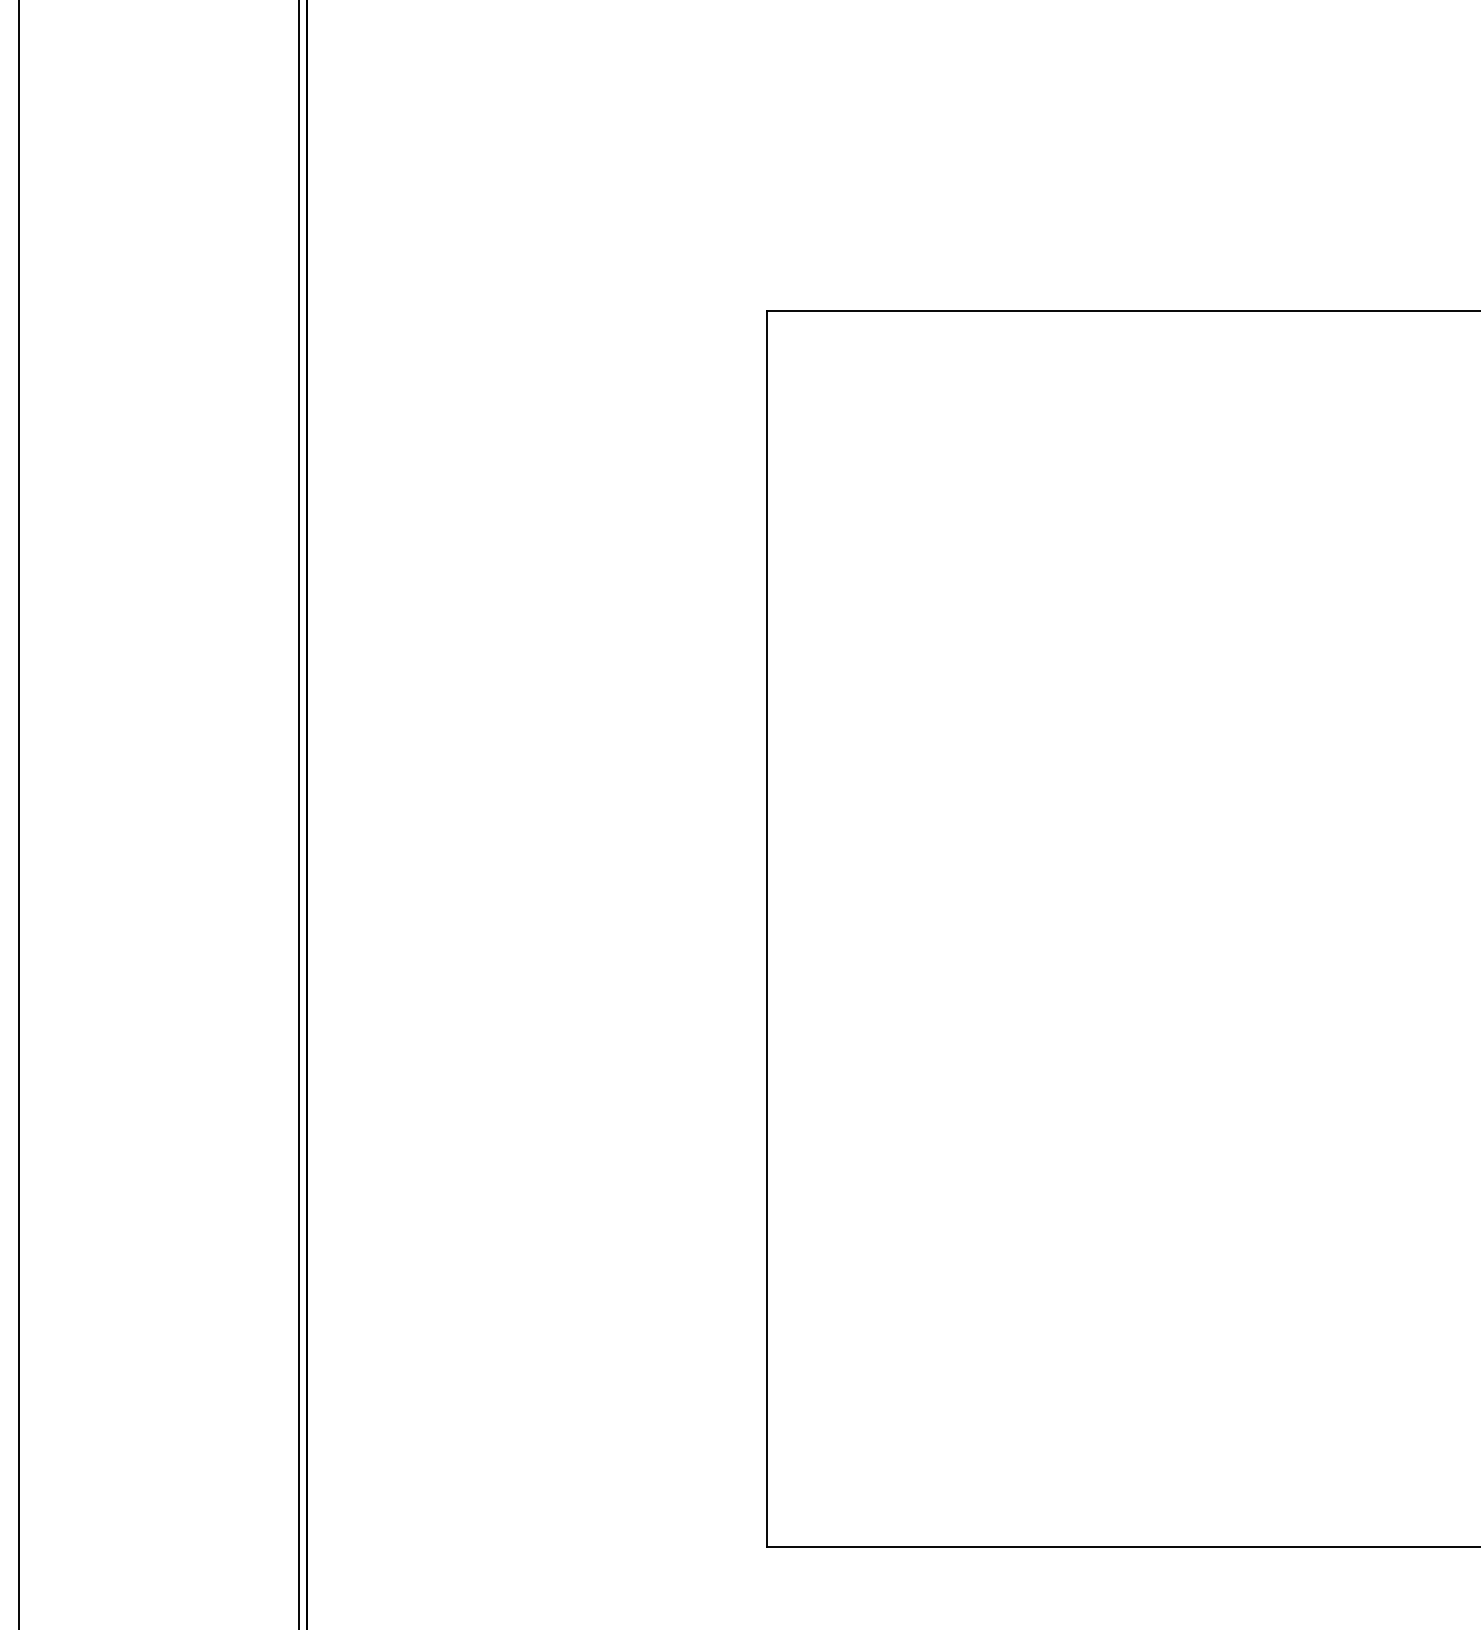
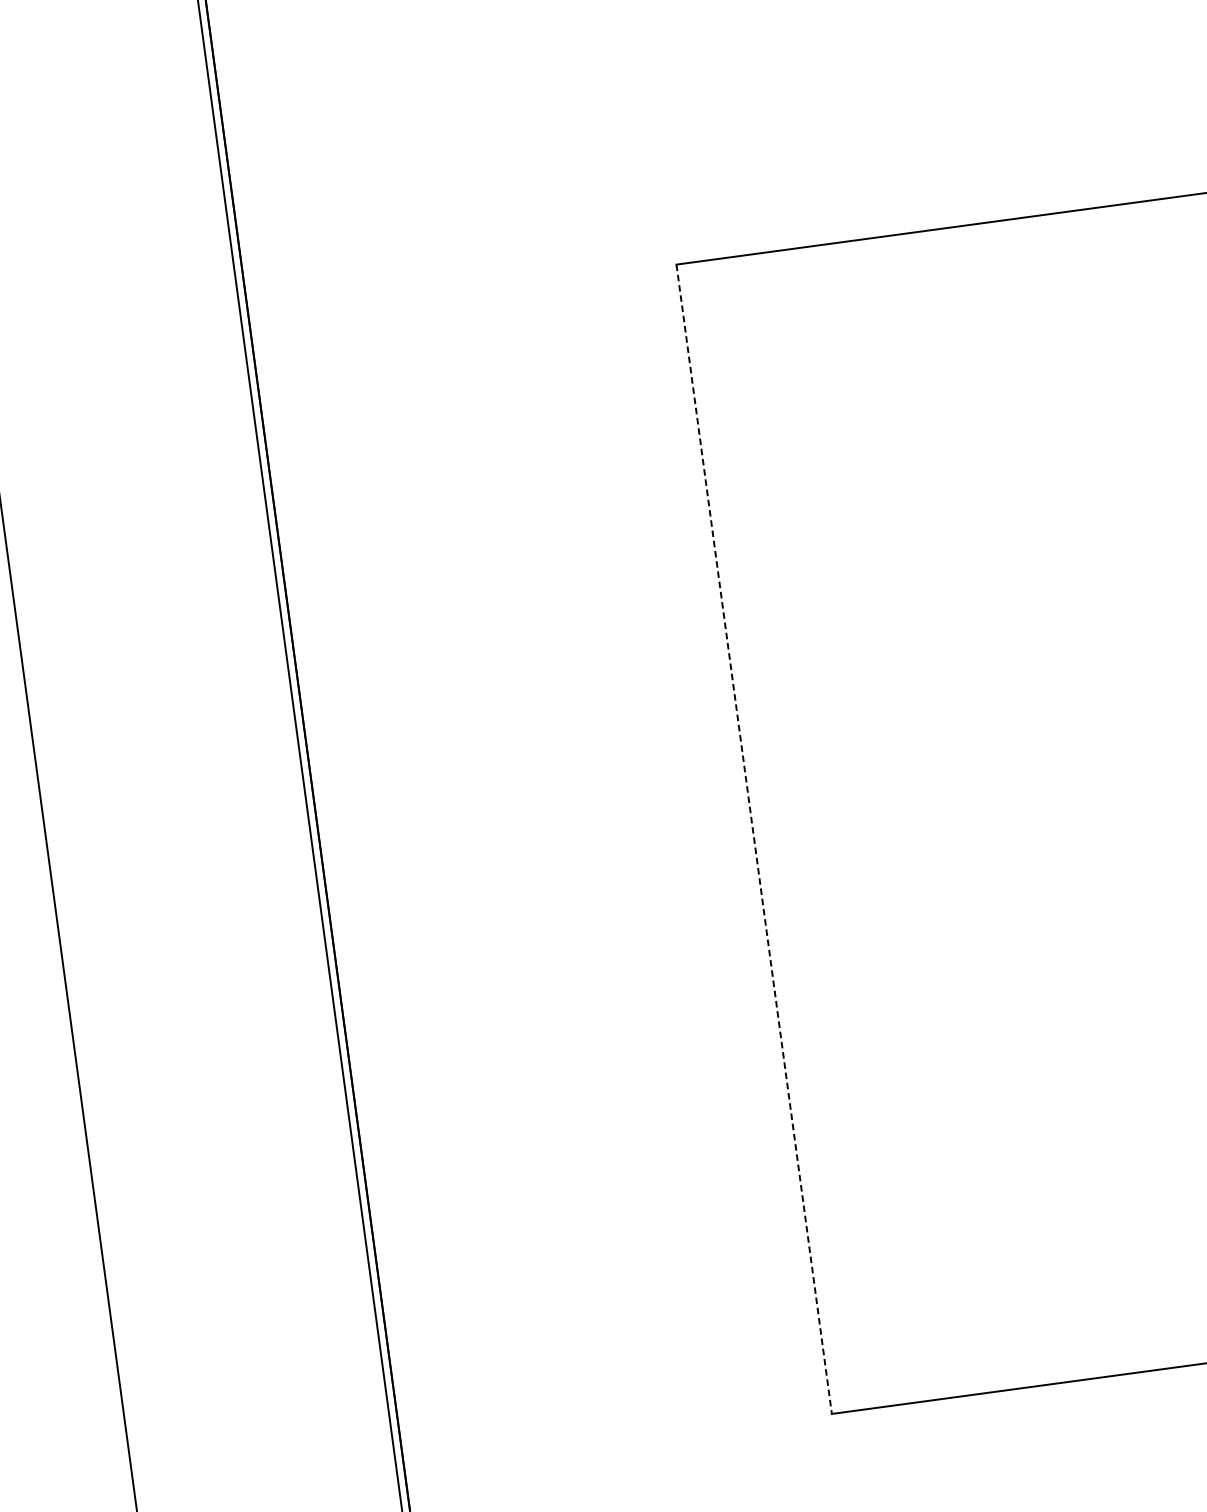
line: (766, 929) -> (754, 840), solid -> dashed

